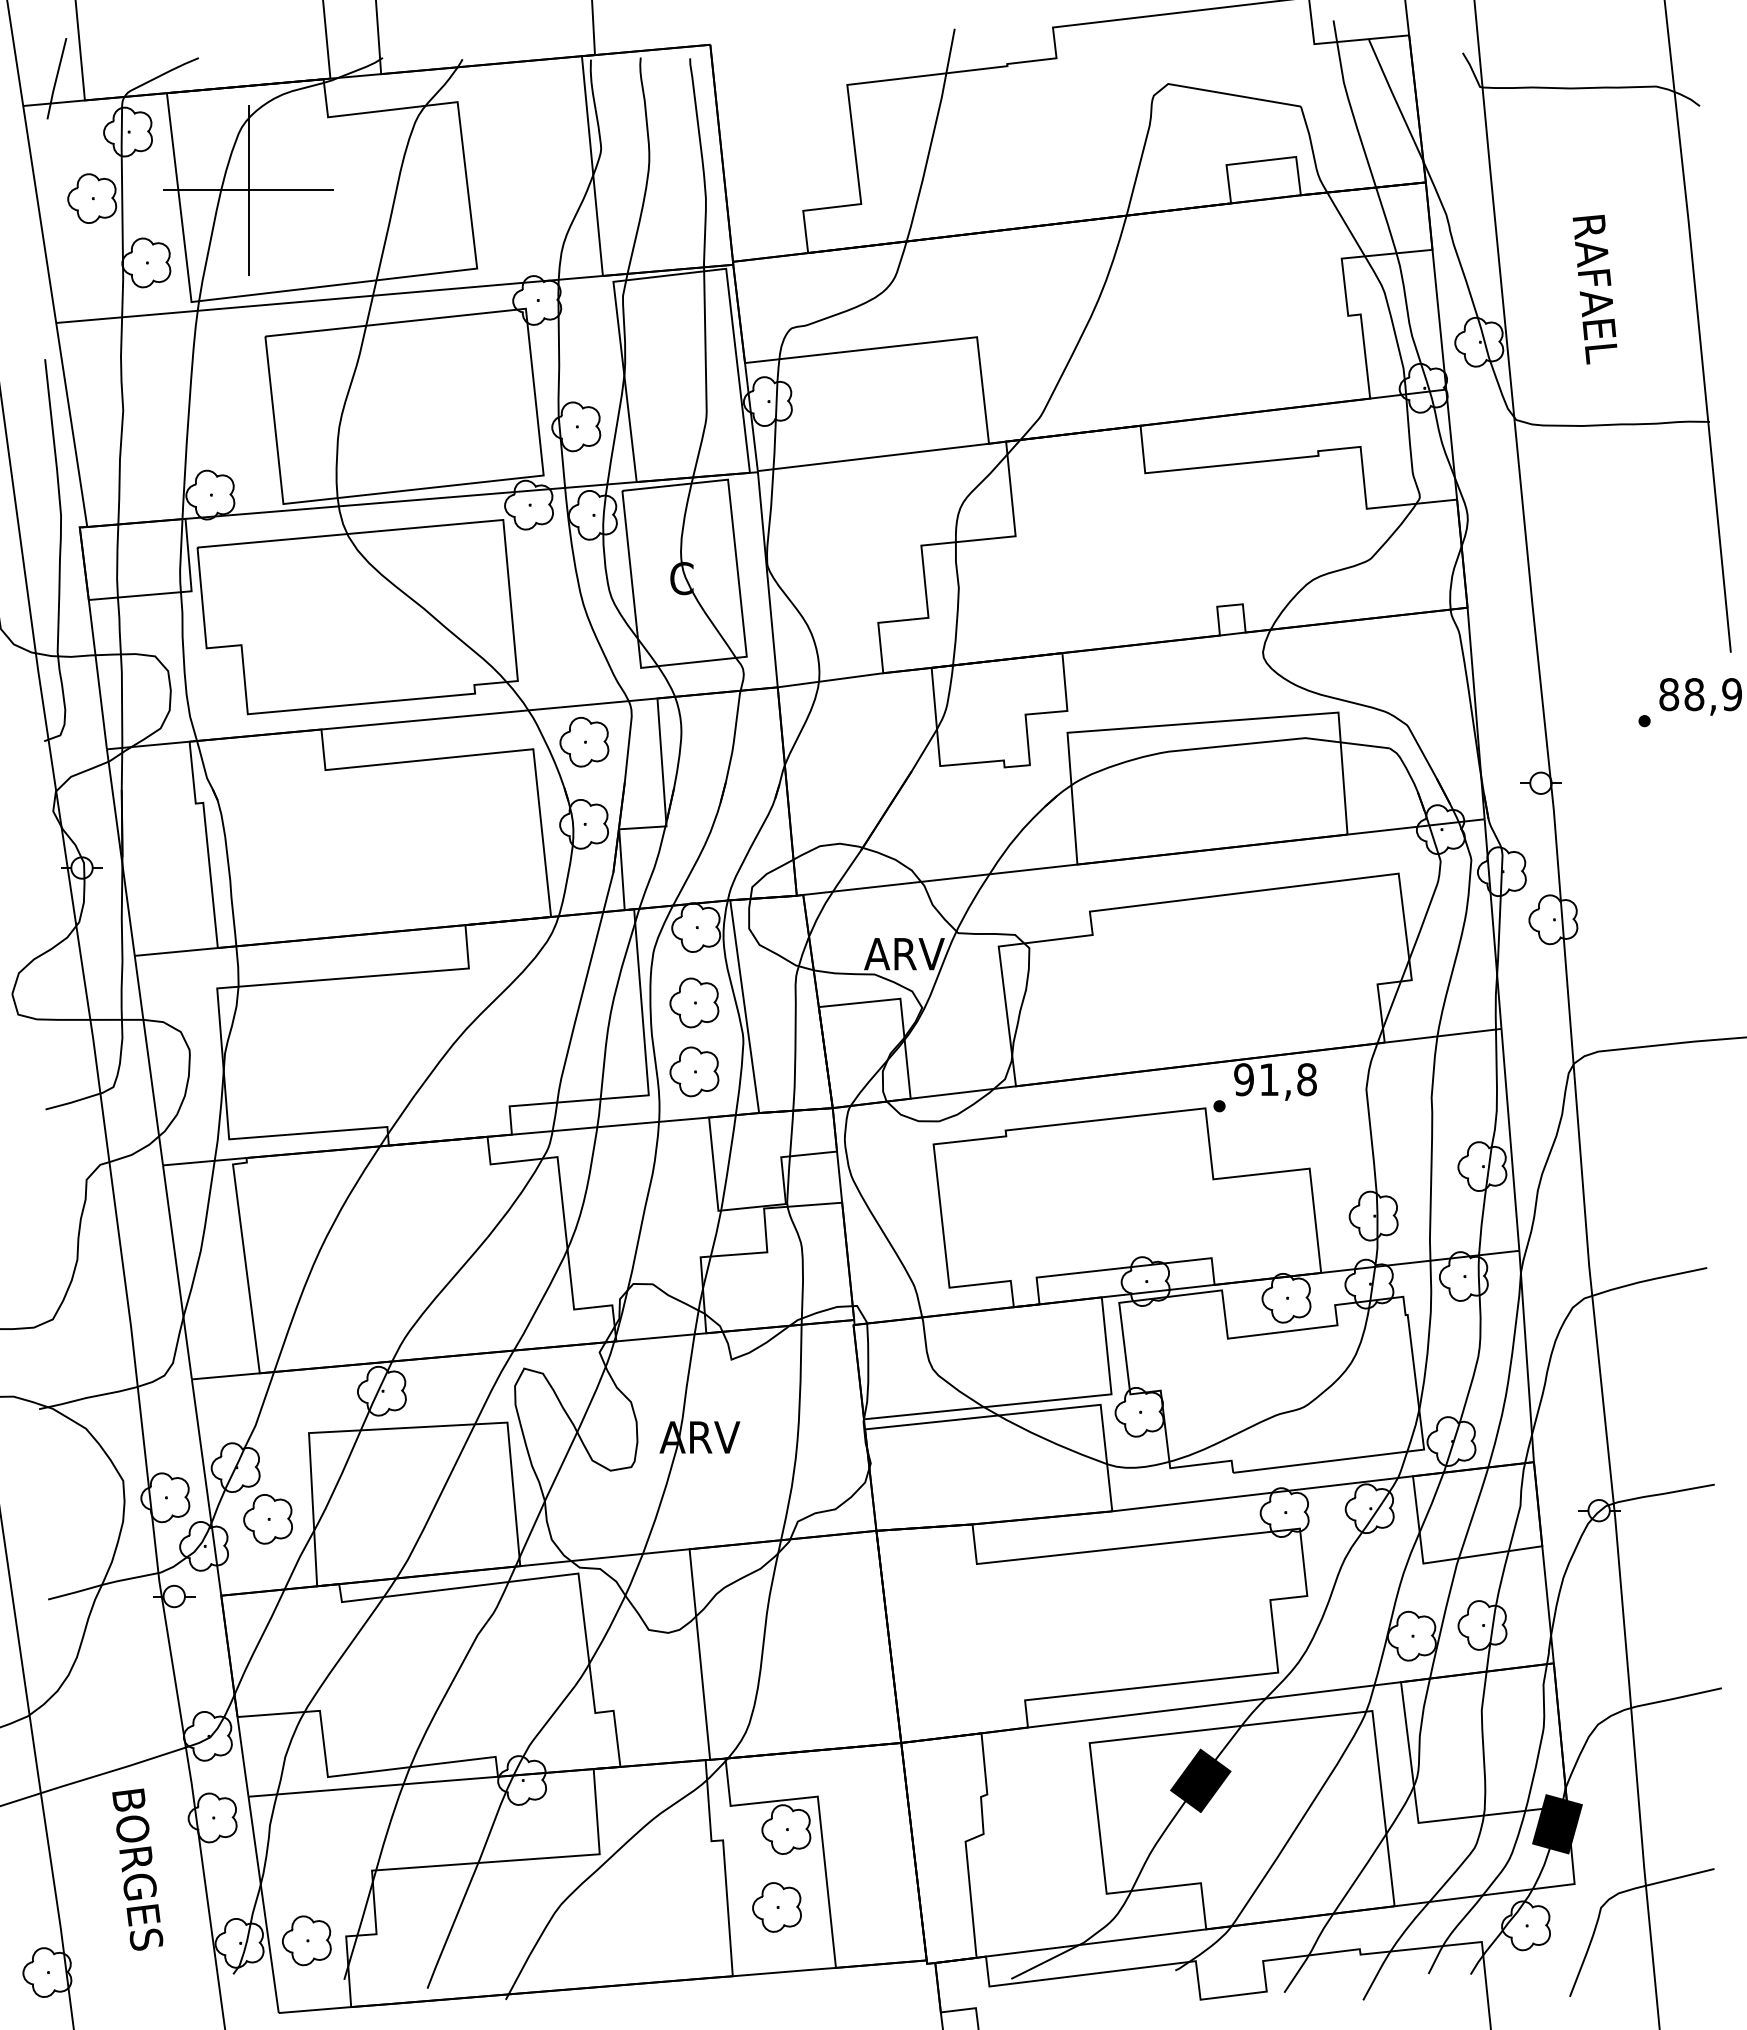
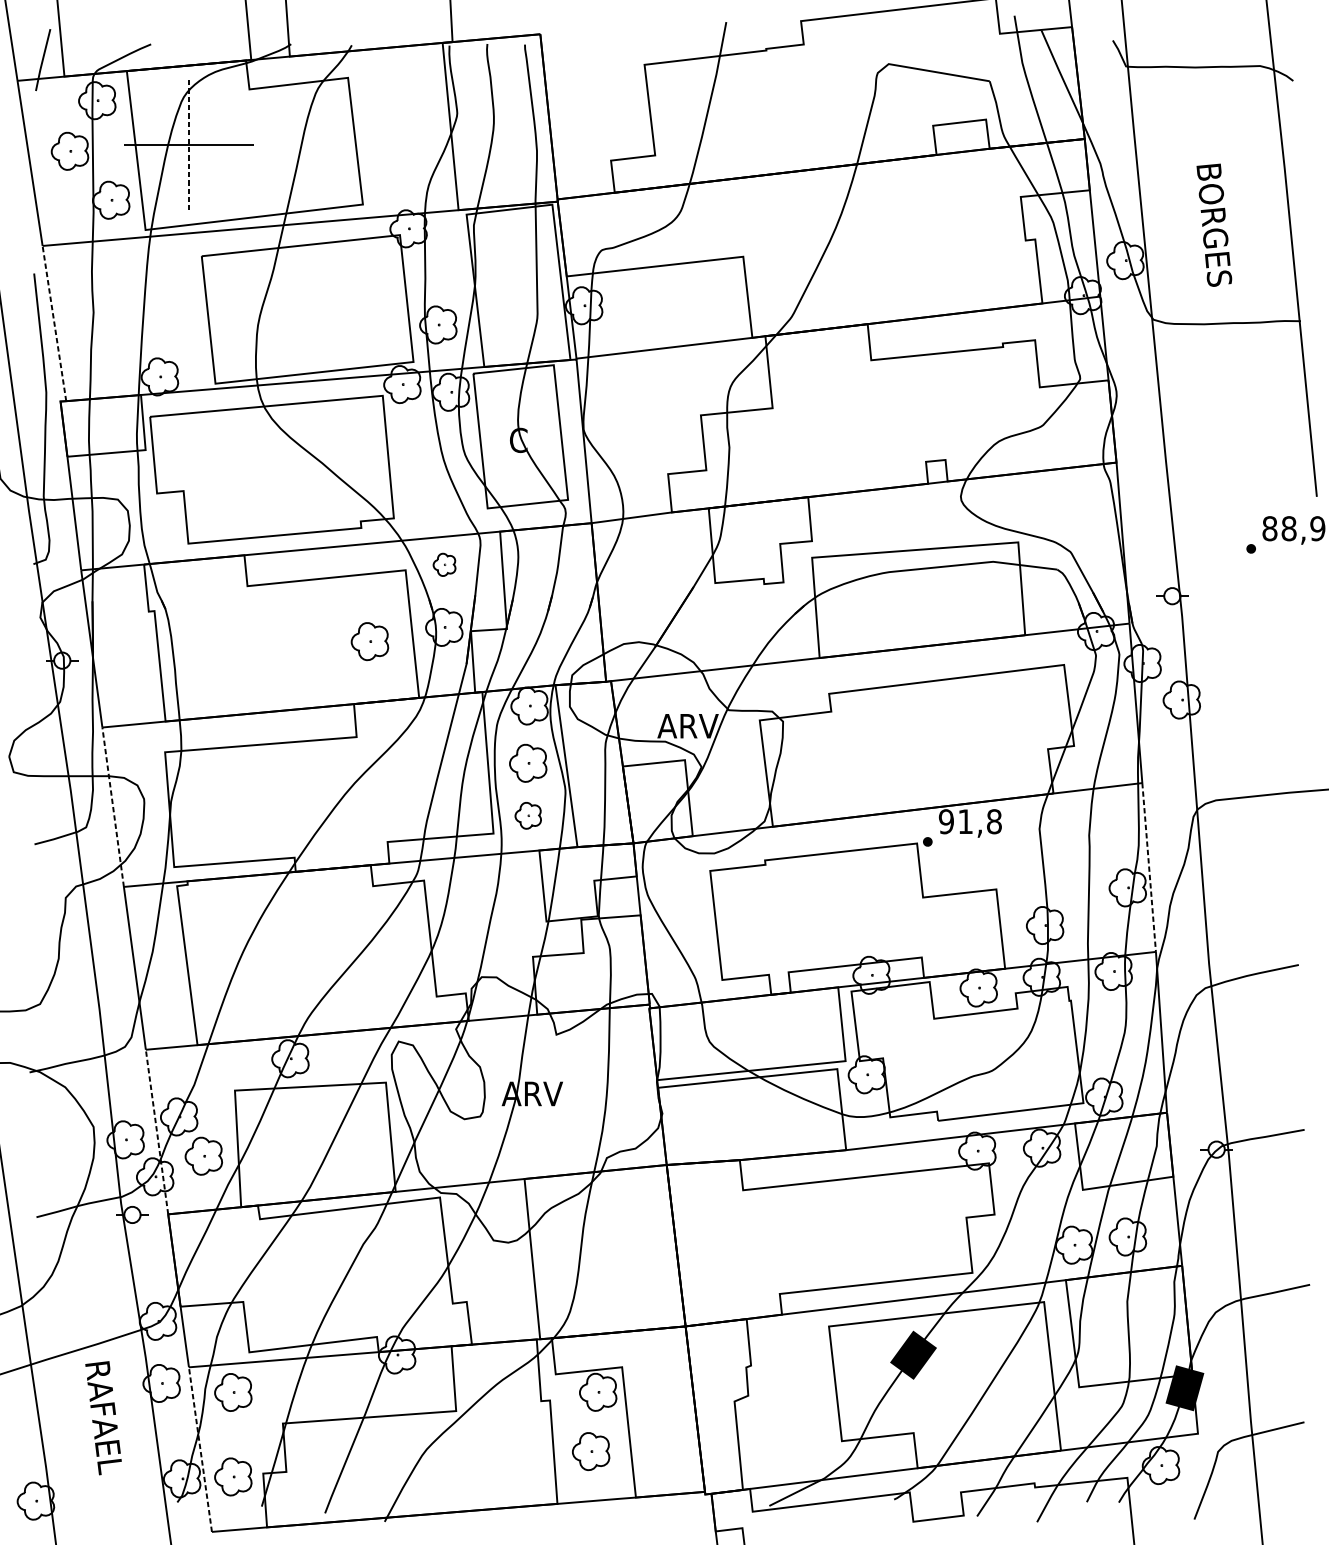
line: (248, 190) -> (188, 145), solid -> dashed
text: (1596, 298) -> (1214, 227), RAFAEL -> BORGES
line: (71, 424) -> (54, 323), solid -> dashed
part: (584, 741) -> (444, 564), size x0.6
part: (486, 842) -> (370, 641), added
line: (148, 1060) -> (112, 807), solid -> dashed
part: (694, 1071) -> (528, 815), size x0.7
line: (1510, 1140) -> (1149, 867), solid -> dashed
line: (206, 1487) -> (156, 1132), solid -> dashed
part: (306, 1829) -> (233, 1392), added
text: (137, 1872) -> (104, 1424), BORGES -> RAFAEL
line: (263, 1904) -> (200, 1449), solid -> dashed

